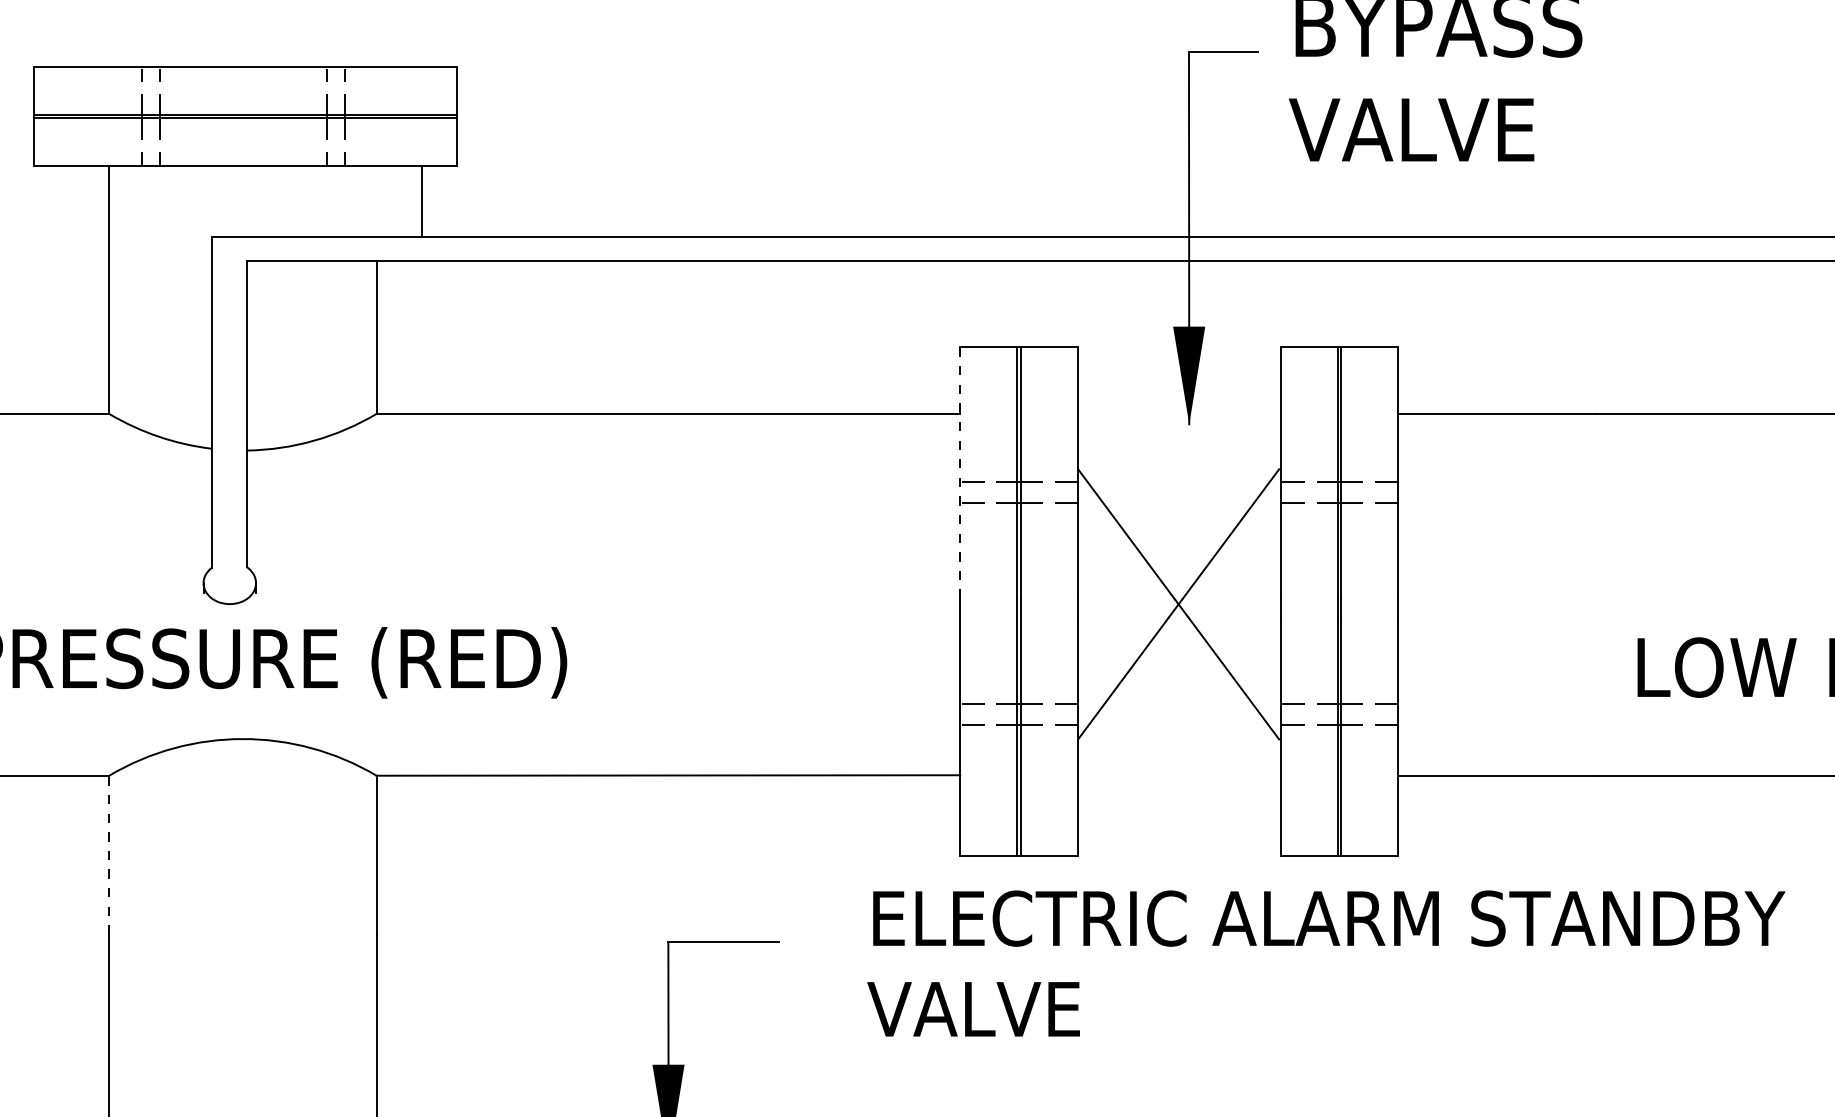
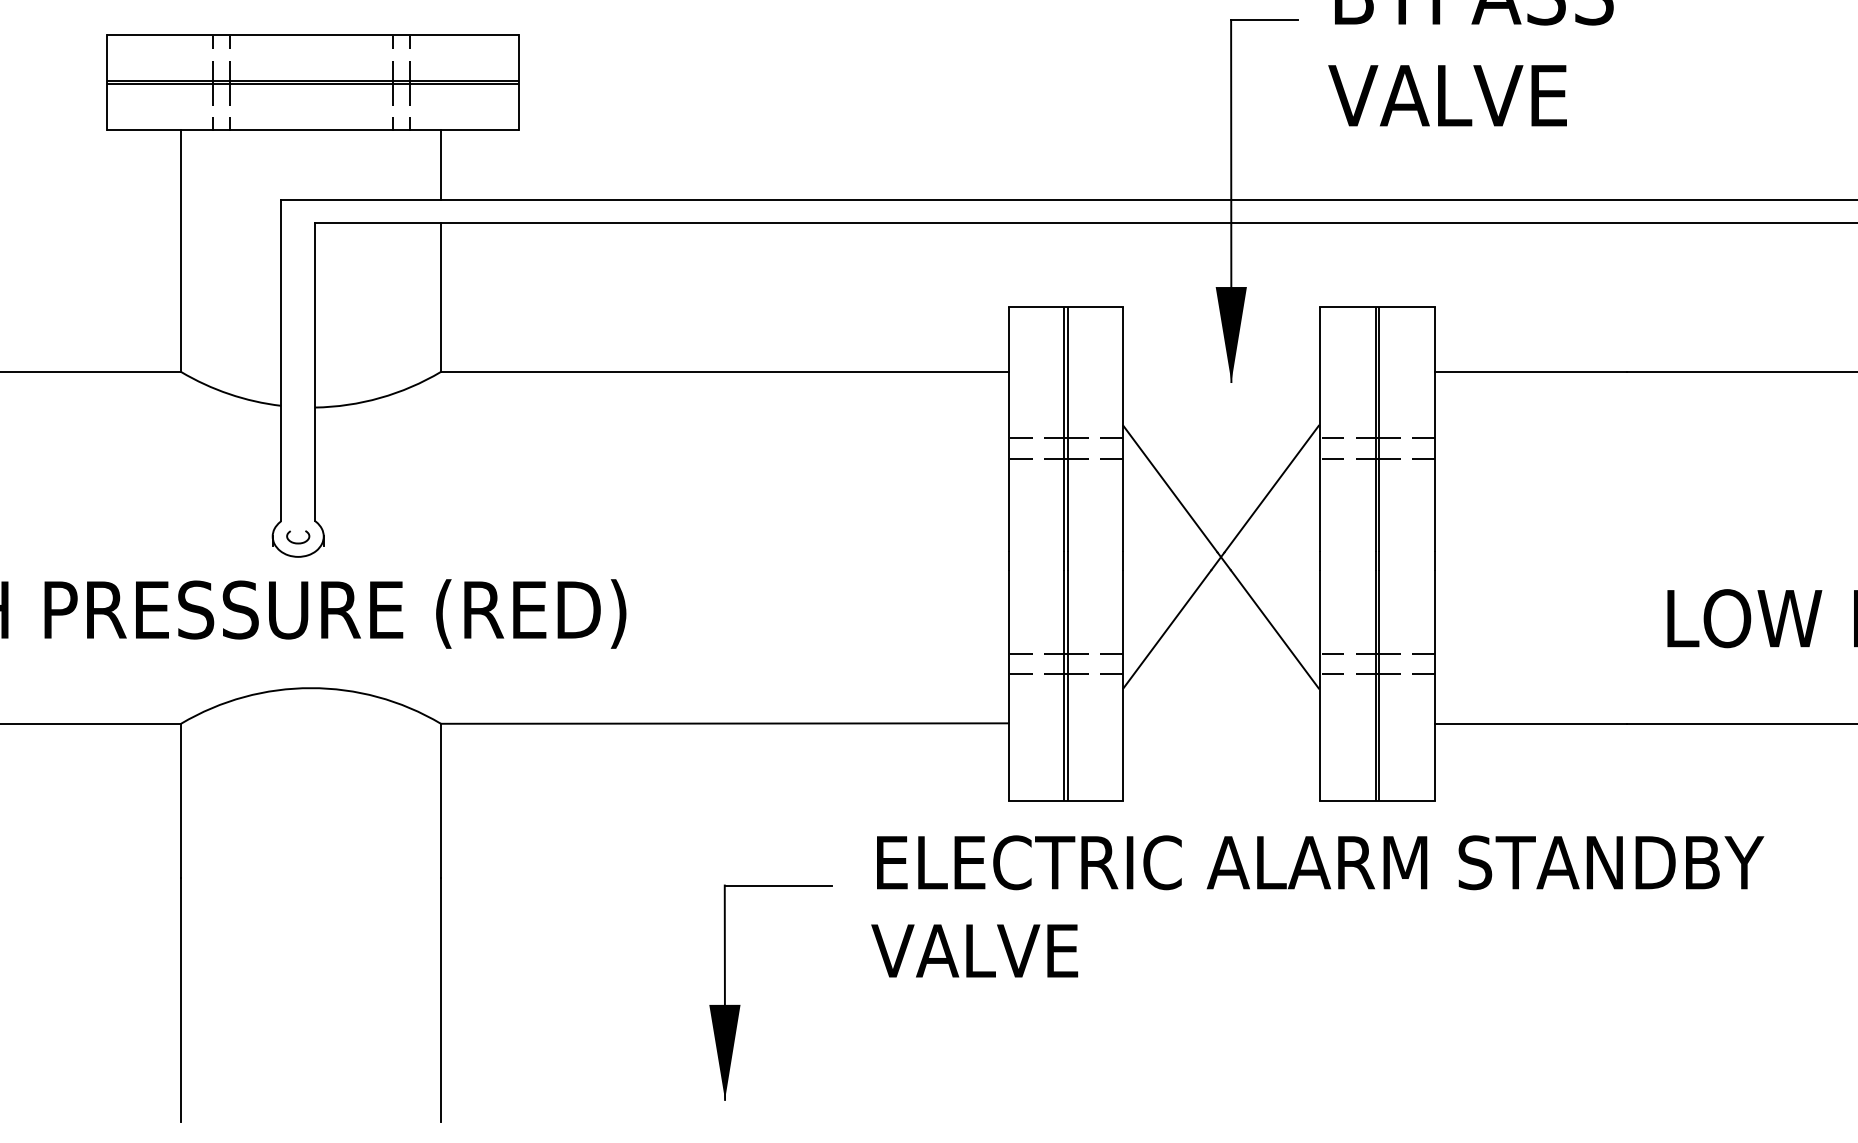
line: (421, 200) -> (440, 164), moved
line: (960, 473) -> (1008, 429), dashed -> solid
curve: (230, 589) -> (298, 542), added
line: (109, 854) -> (181, 800), dashed -> solid
text: (1326, 963) -> (1317, 906), moved

